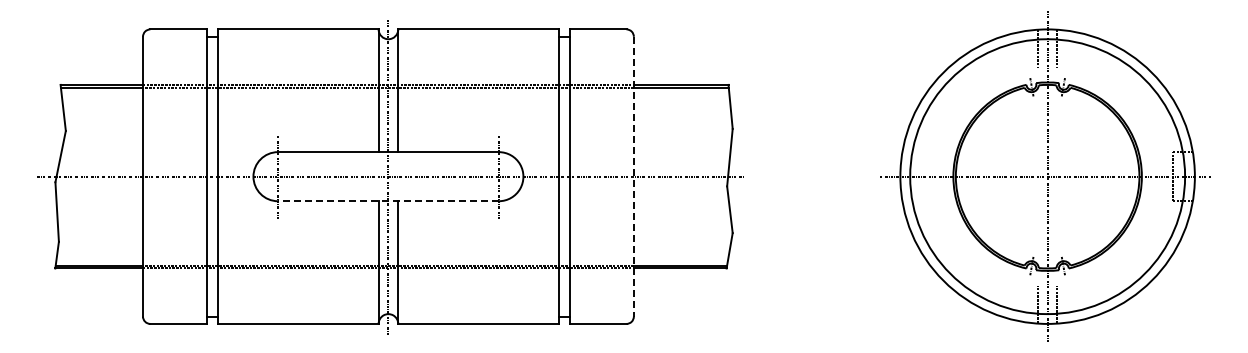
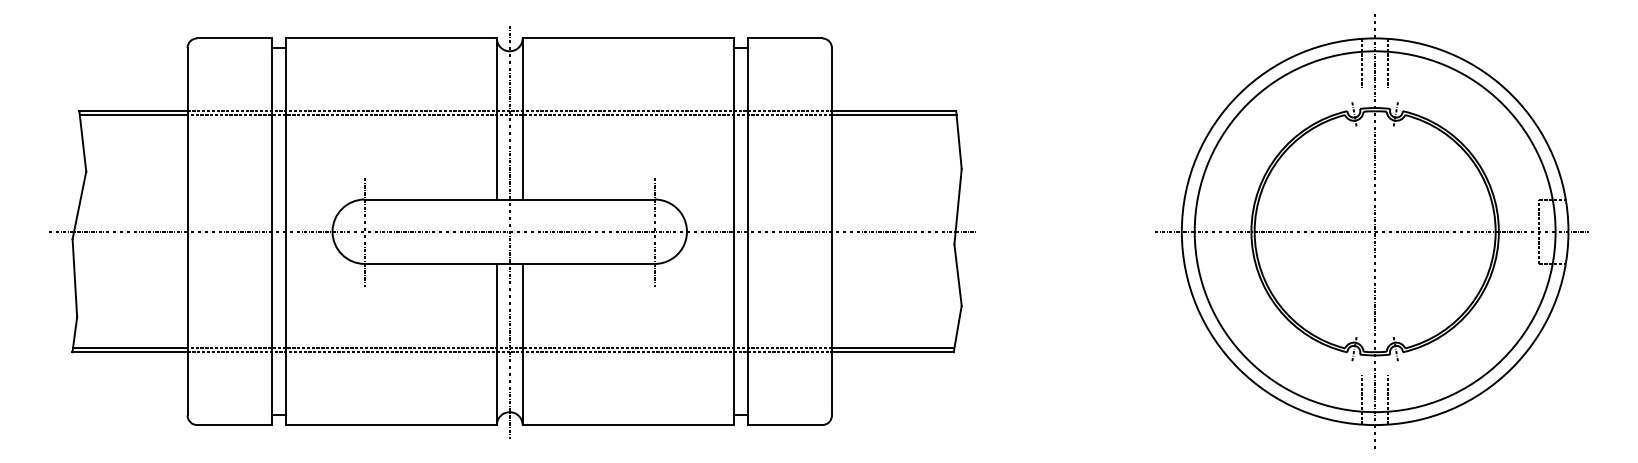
line: (633, 176) -> (831, 231), dashed -> solid
line: (387, 201) -> (508, 264), dashed -> solid

